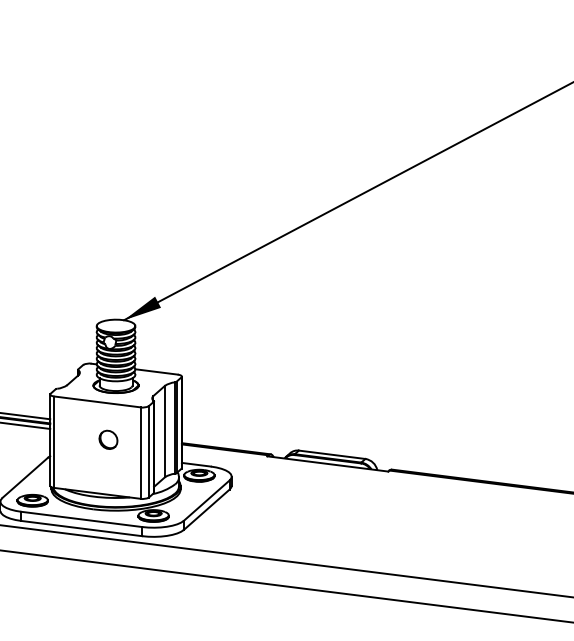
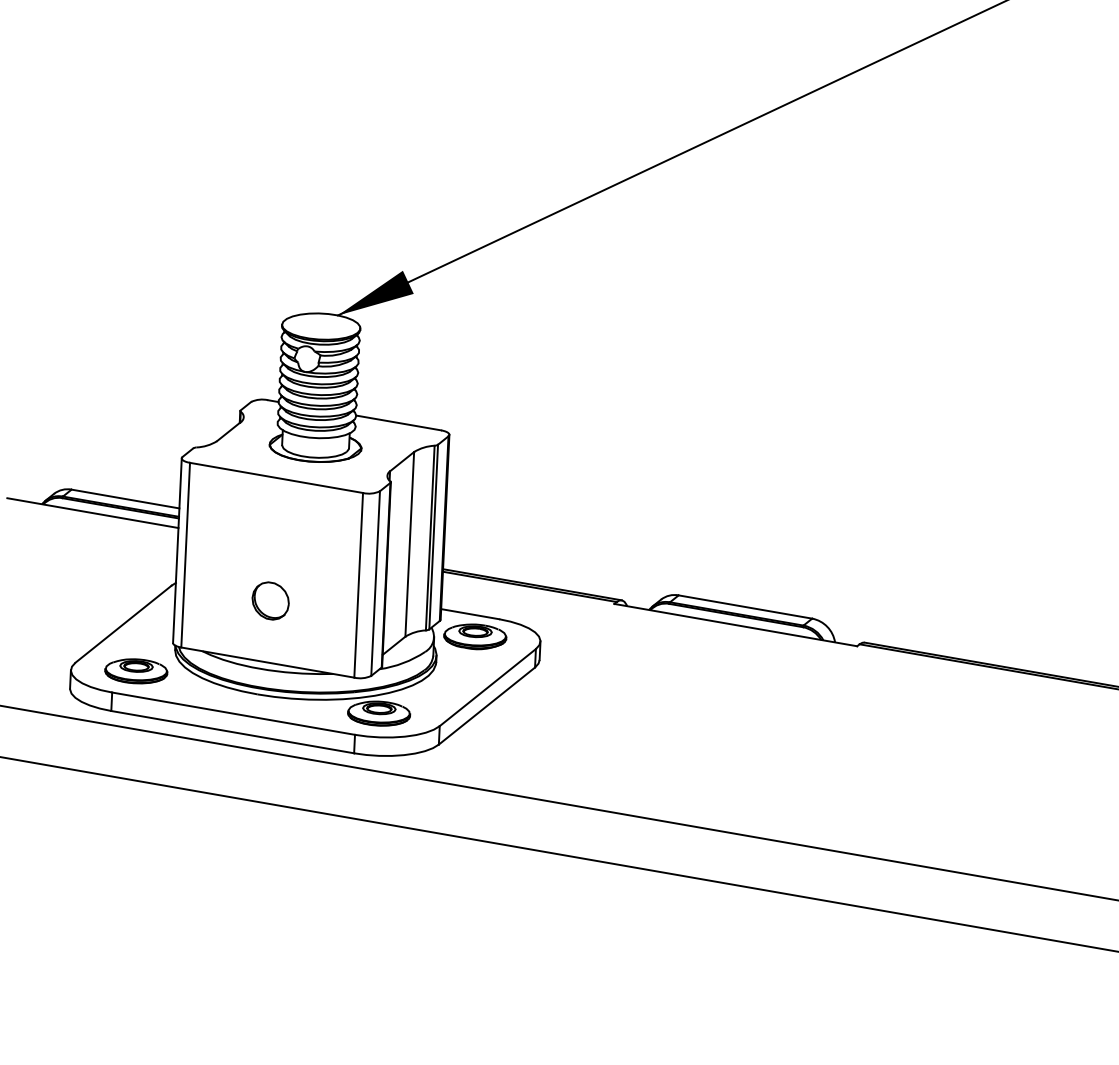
part: (108, 439) -> (270, 600), moved

